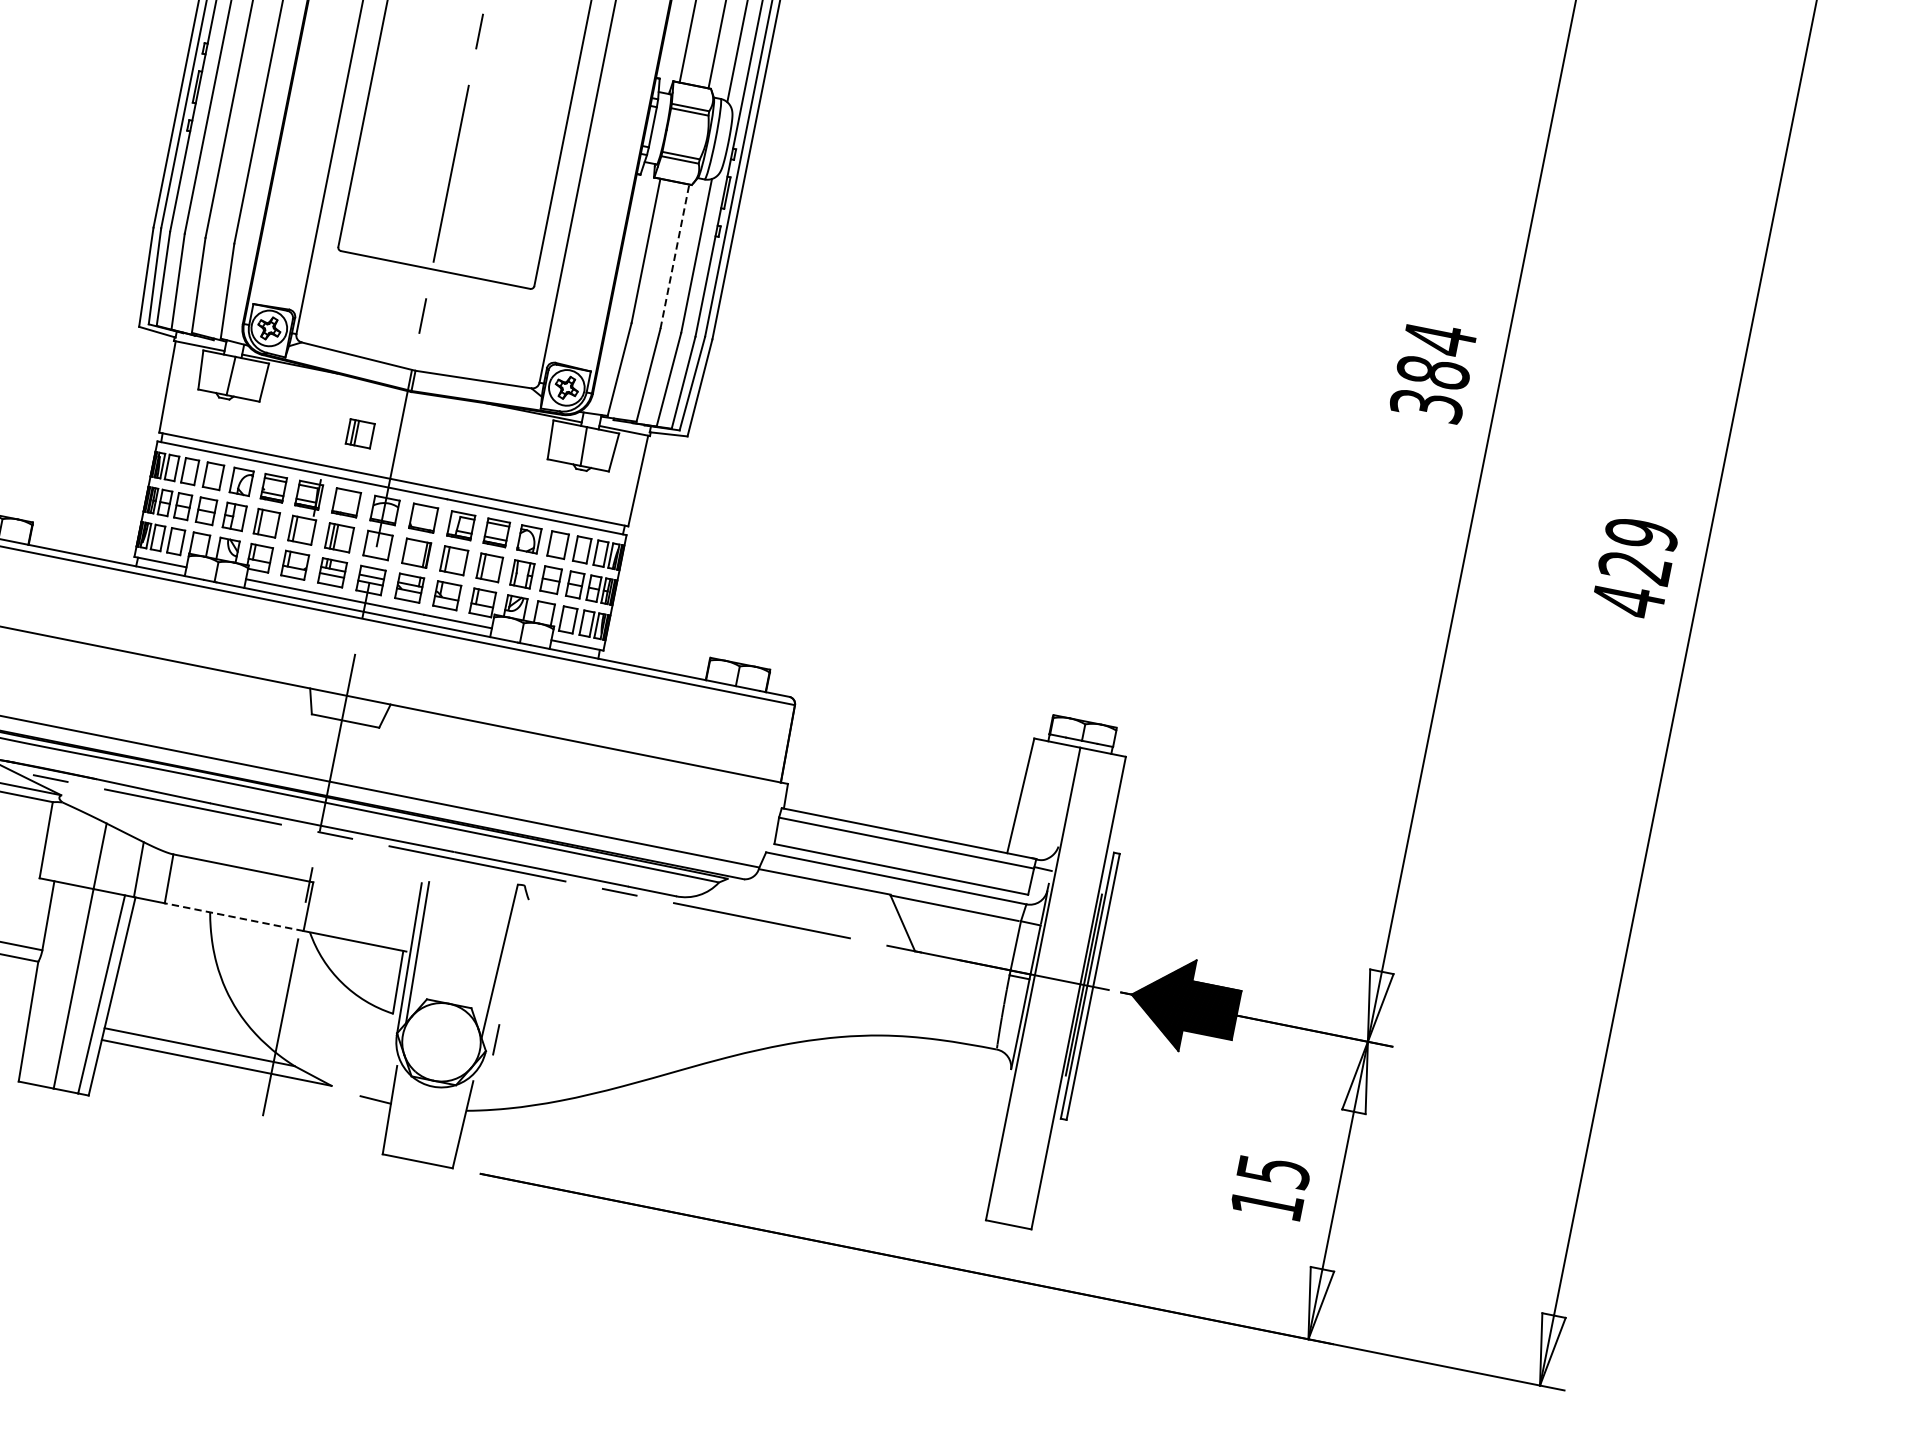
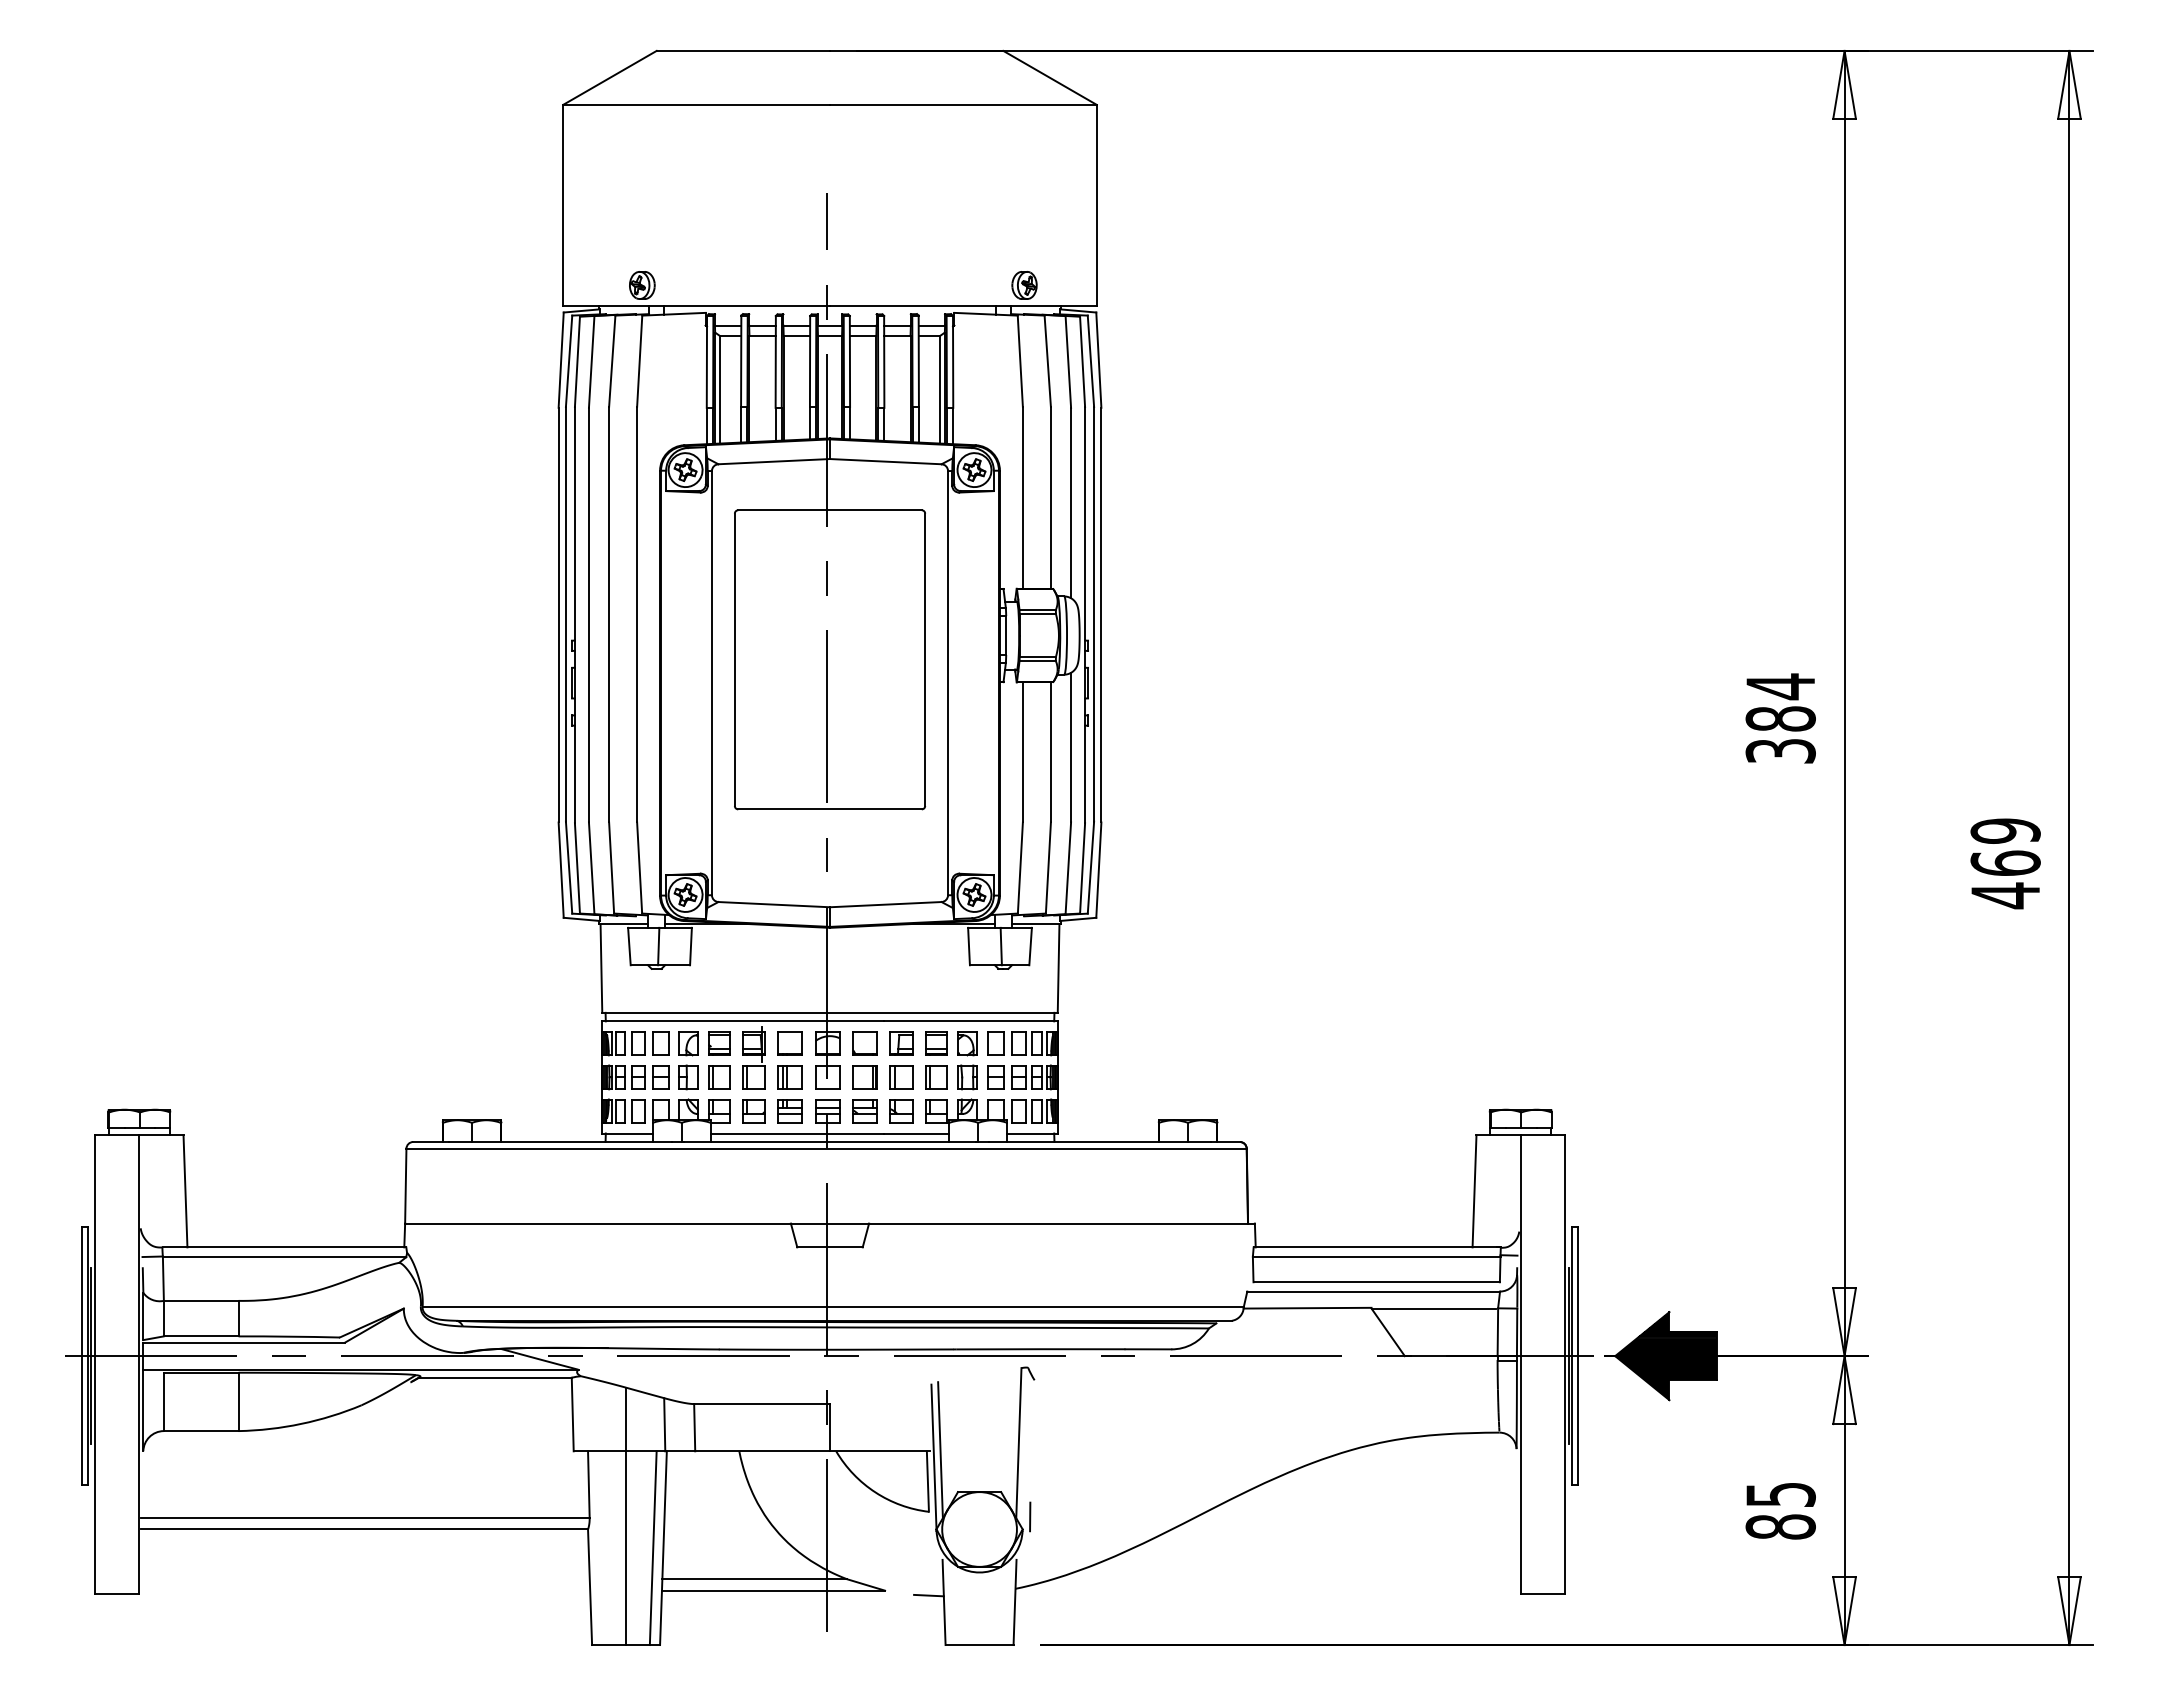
line: (674, 255) -> (1050, 751), dashed -> solid
part: (359, 433) -> (789, 976), removed
text: (1635, 566) -> (2005, 862), 429 -> 469
line: (234, 917) -> (762, 1451), dashed -> solid
text: (1266, 1204) -> (1780, 1526), 15 -> 85

